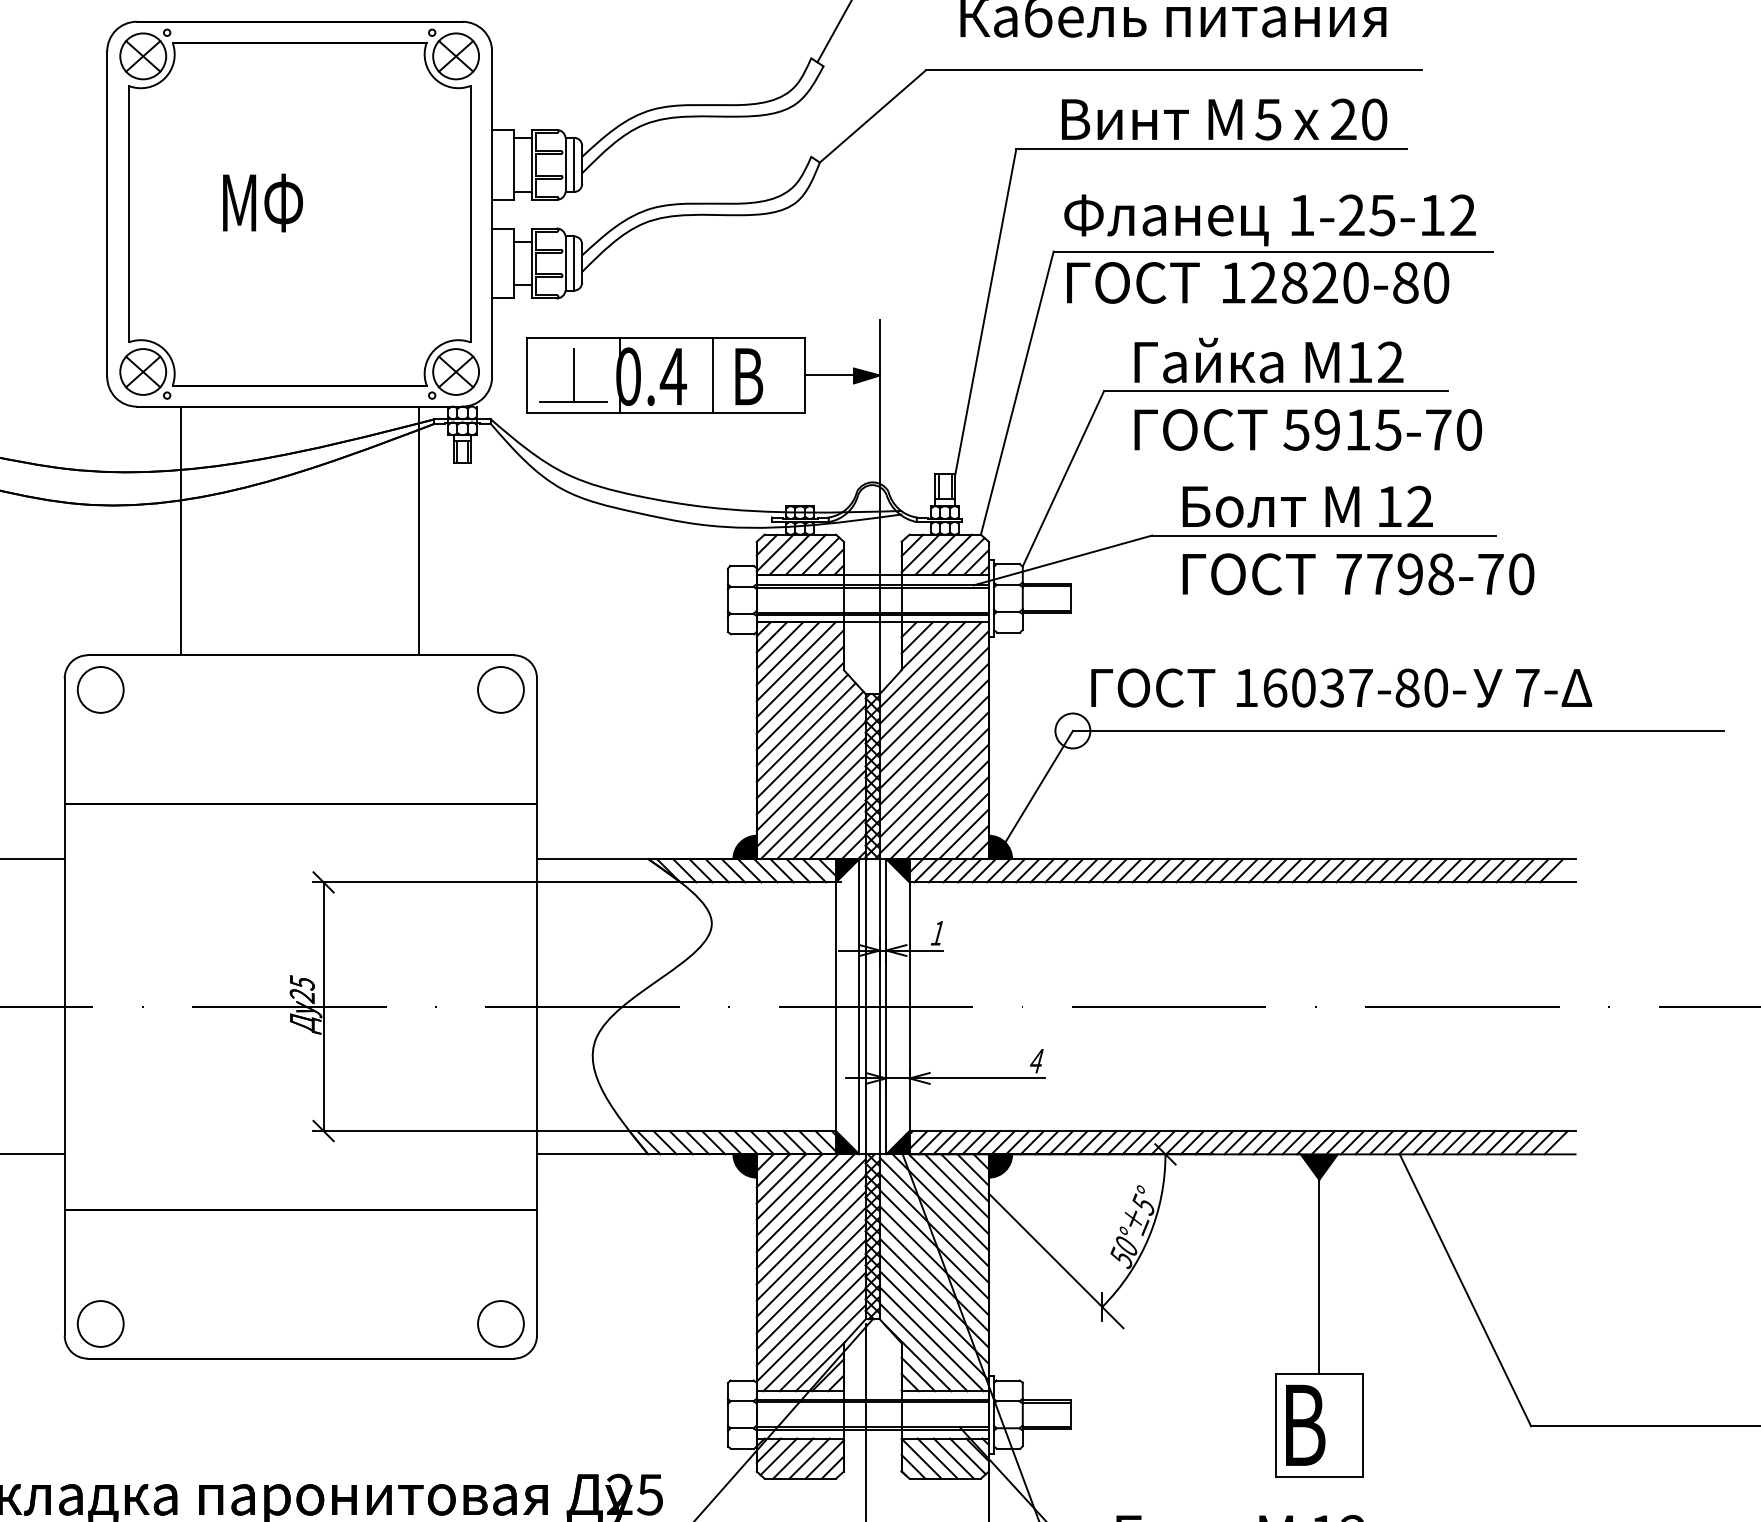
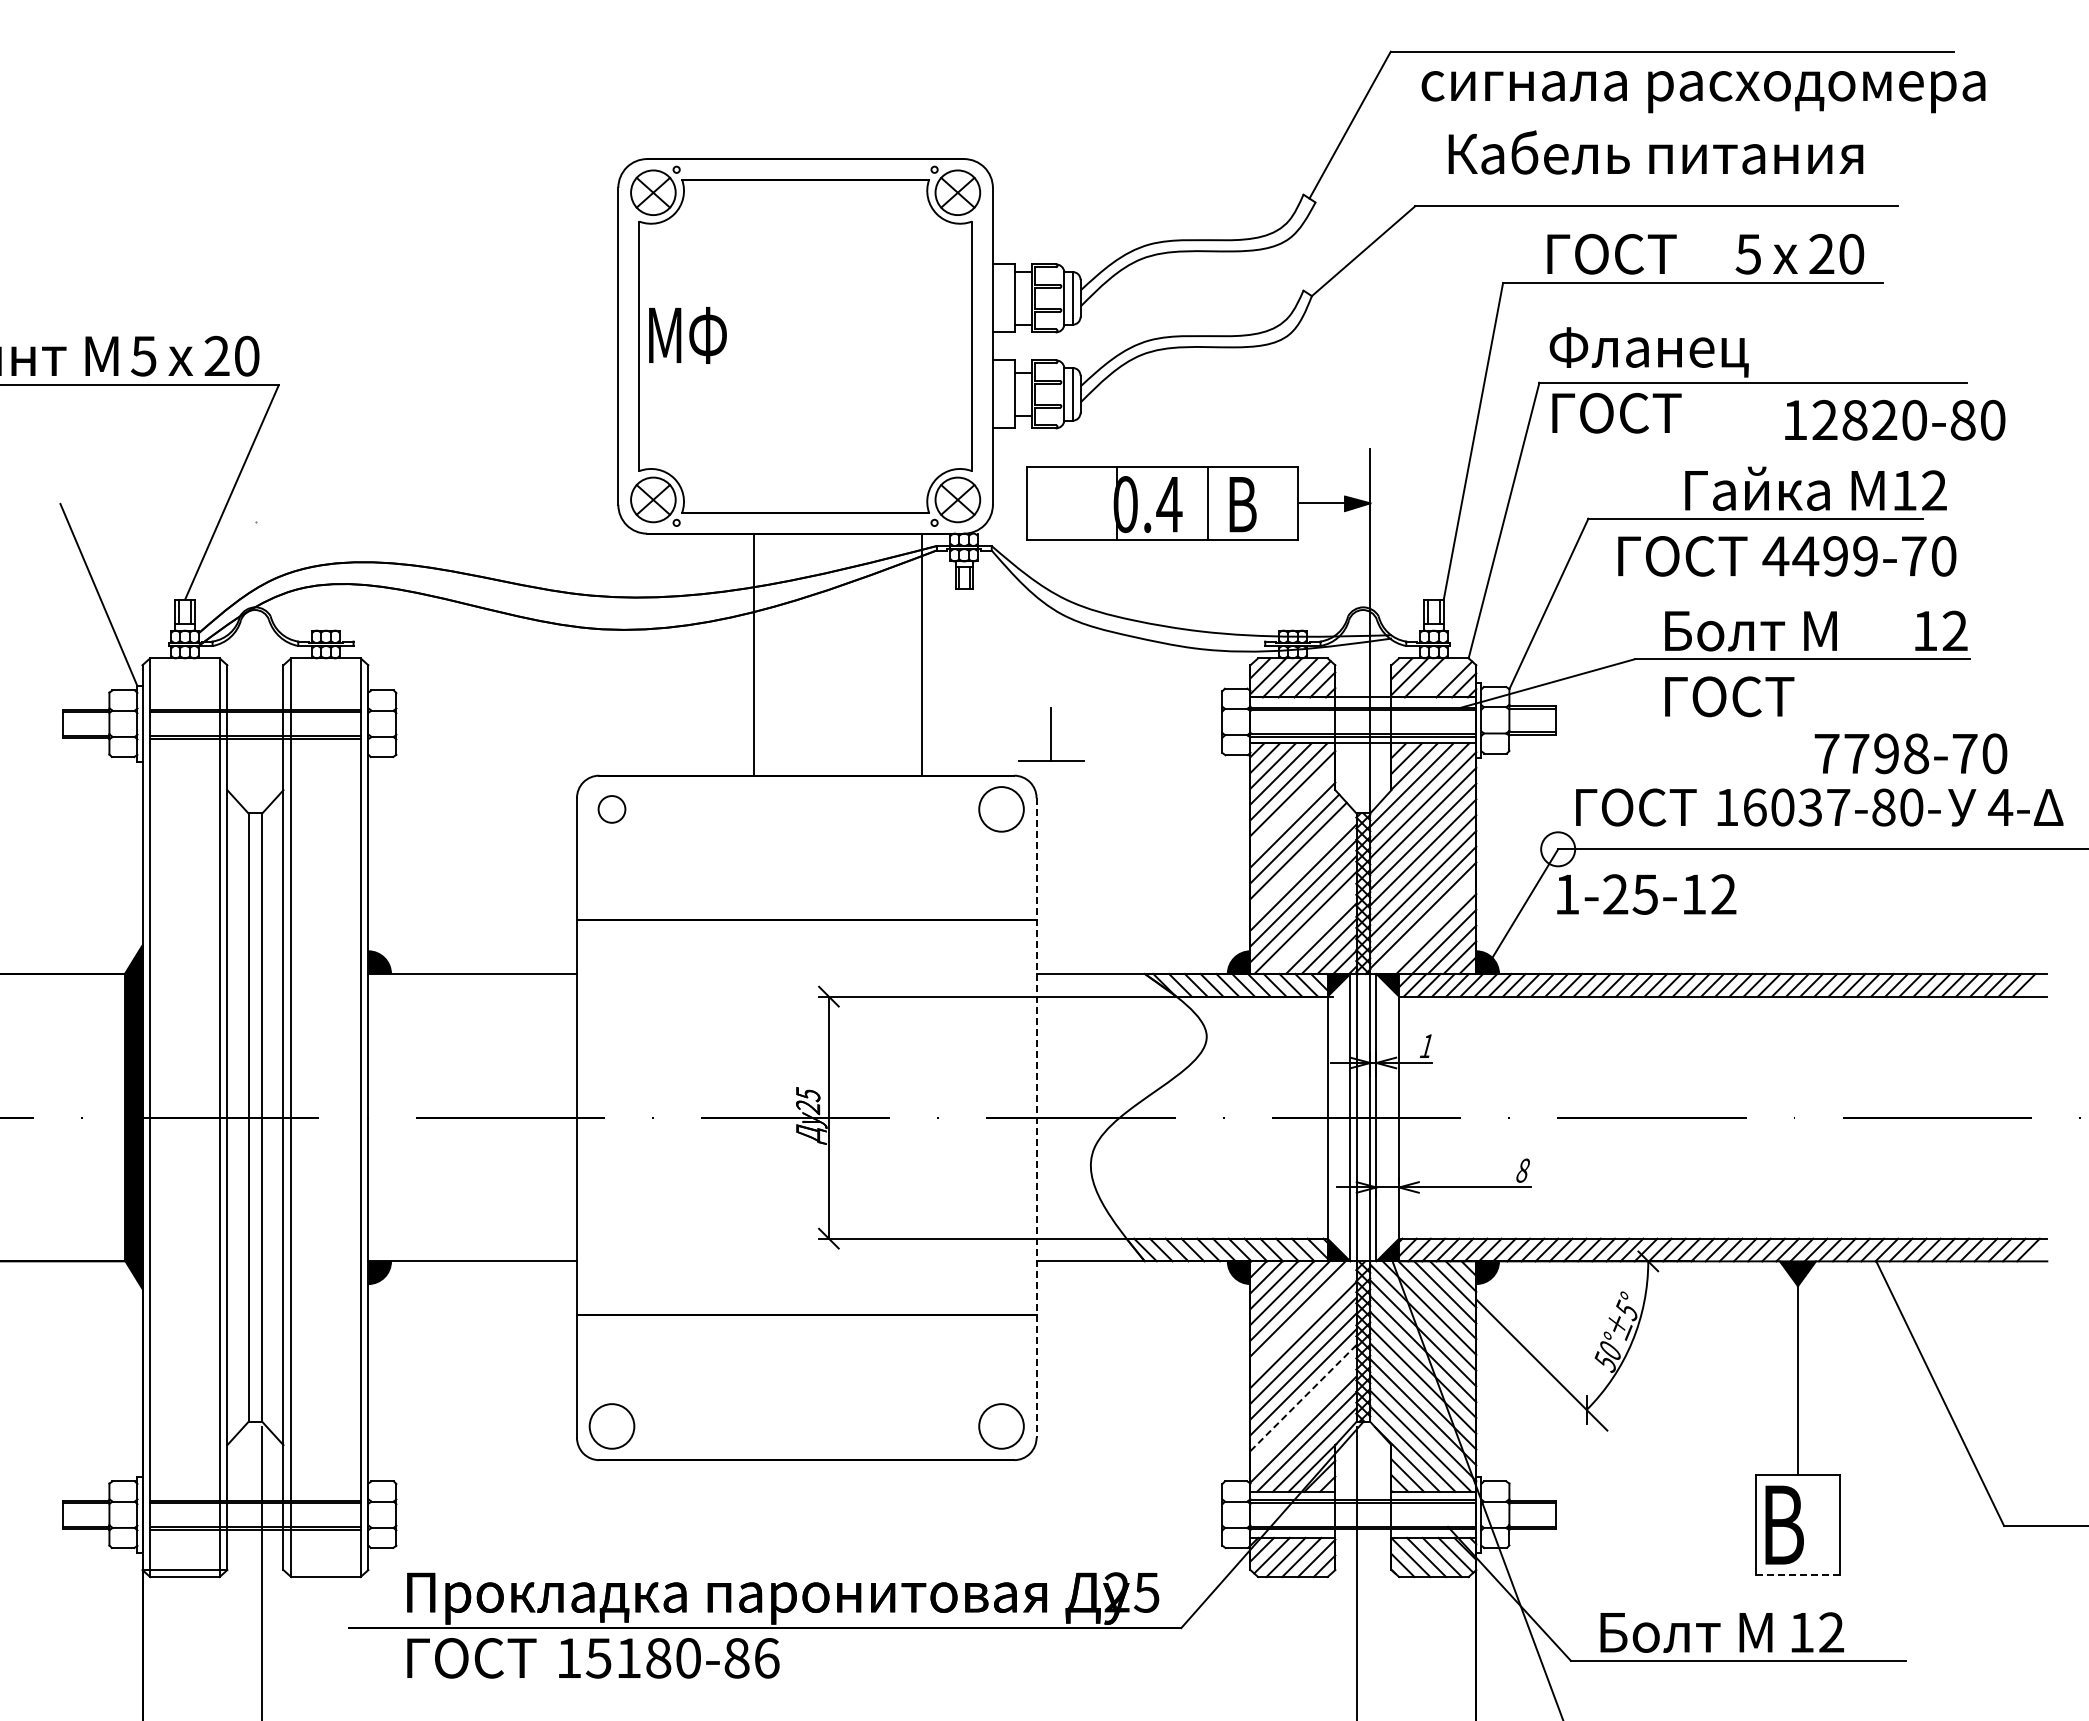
text: (1154, 118) -> (1637, 253), Винт М -> ГОСТ
text: (262, 203) -> (687, 335), moved
text: (1383, 215) -> (1646, 894), moved
text: (1336, 283) -> (1895, 420), moved
text: (1268, 360) -> (1815, 488), moved
part: (573, 375) -> (1051, 734), moved
text: (1341, 430) -> (1819, 556), 5915-70 -> 4499-70
text: (1406, 506) -> (1941, 630), moved
line: (181, 530) -> (754, 654), moved
line: (950, 554) -> (1439, 677), removed
text: (1434, 573) -> (1910, 753), moved
text: (1527, 688) -> (2000, 807), 7- -> 4-
line: (799, 689) -> (1292, 808), removed
circle: (100, 690) -> (611, 809), size x0.6
line: (810, 744) -> (1302, 862), removed
line: (939, 809) -> (1428, 925), removed
line: (821, 814) -> (1313, 930), removed
line: (536, 1006) -> (1036, 1117), solid -> dashed
text: (1036, 1060) -> (1522, 1170), 4 -> 8
line: (811, 1214) -> (1303, 1319), removed
line: (811, 1295) -> (1303, 1398), solid -> dashed
line: (811, 1310) -> (1303, 1413), removed
line: (1318, 1477) -> (1797, 1575), solid -> dashed

